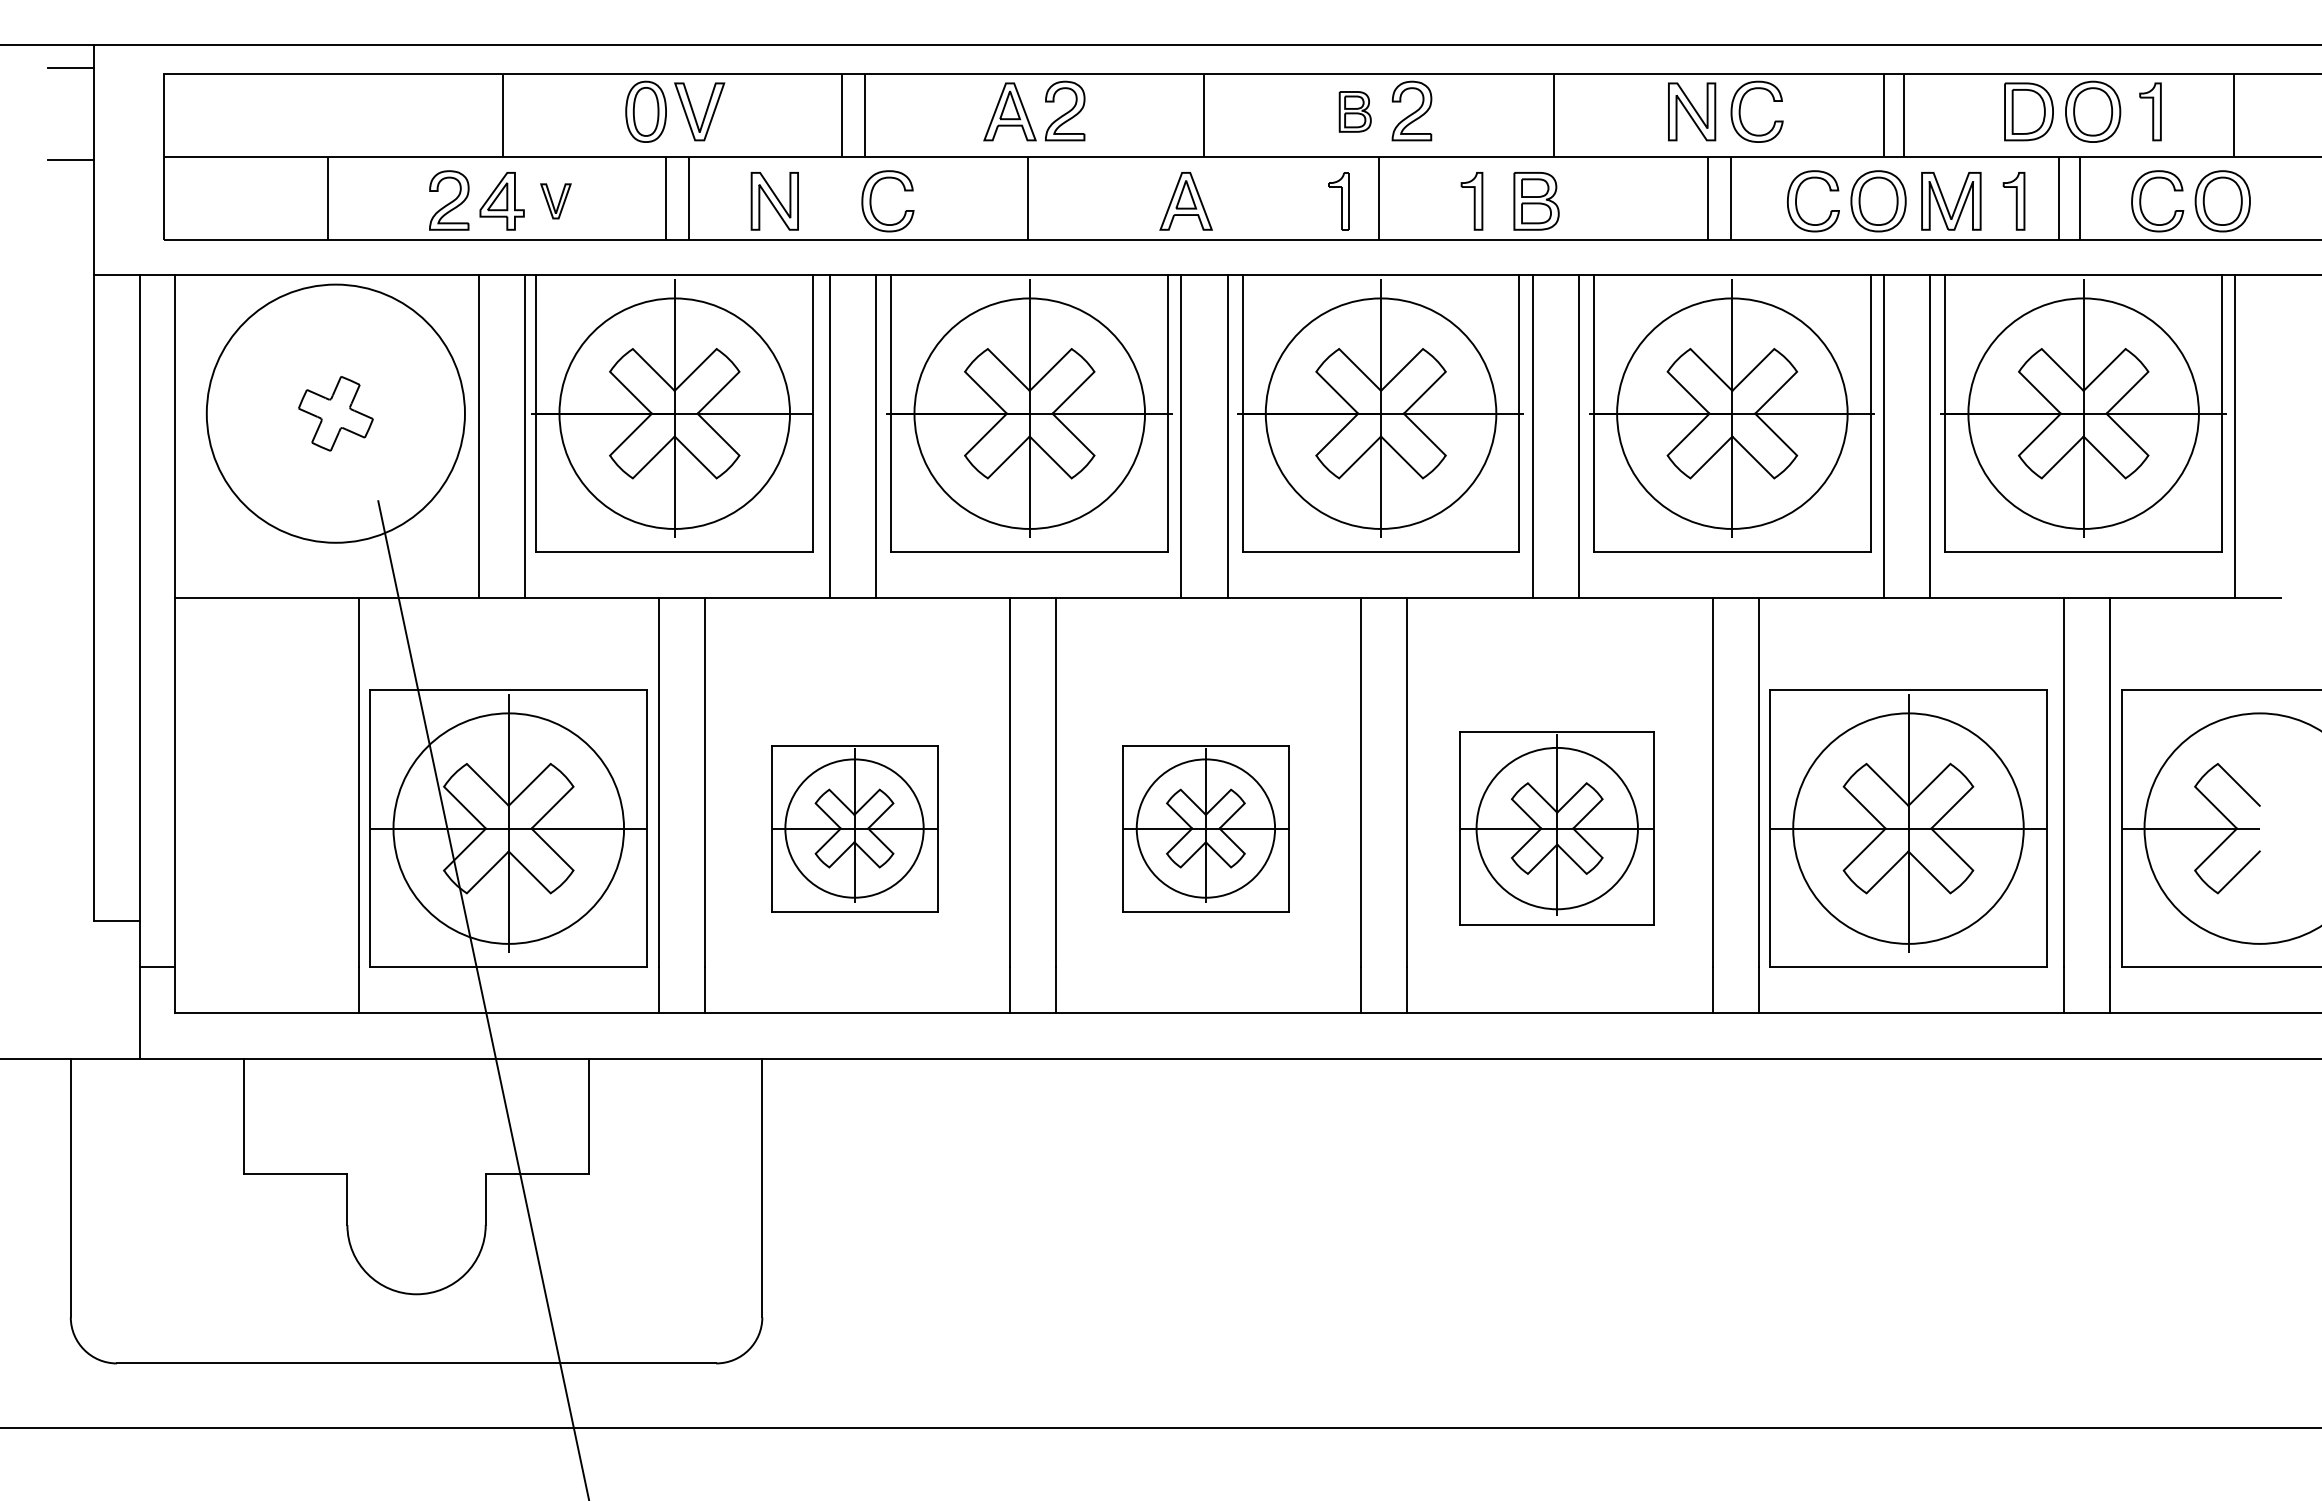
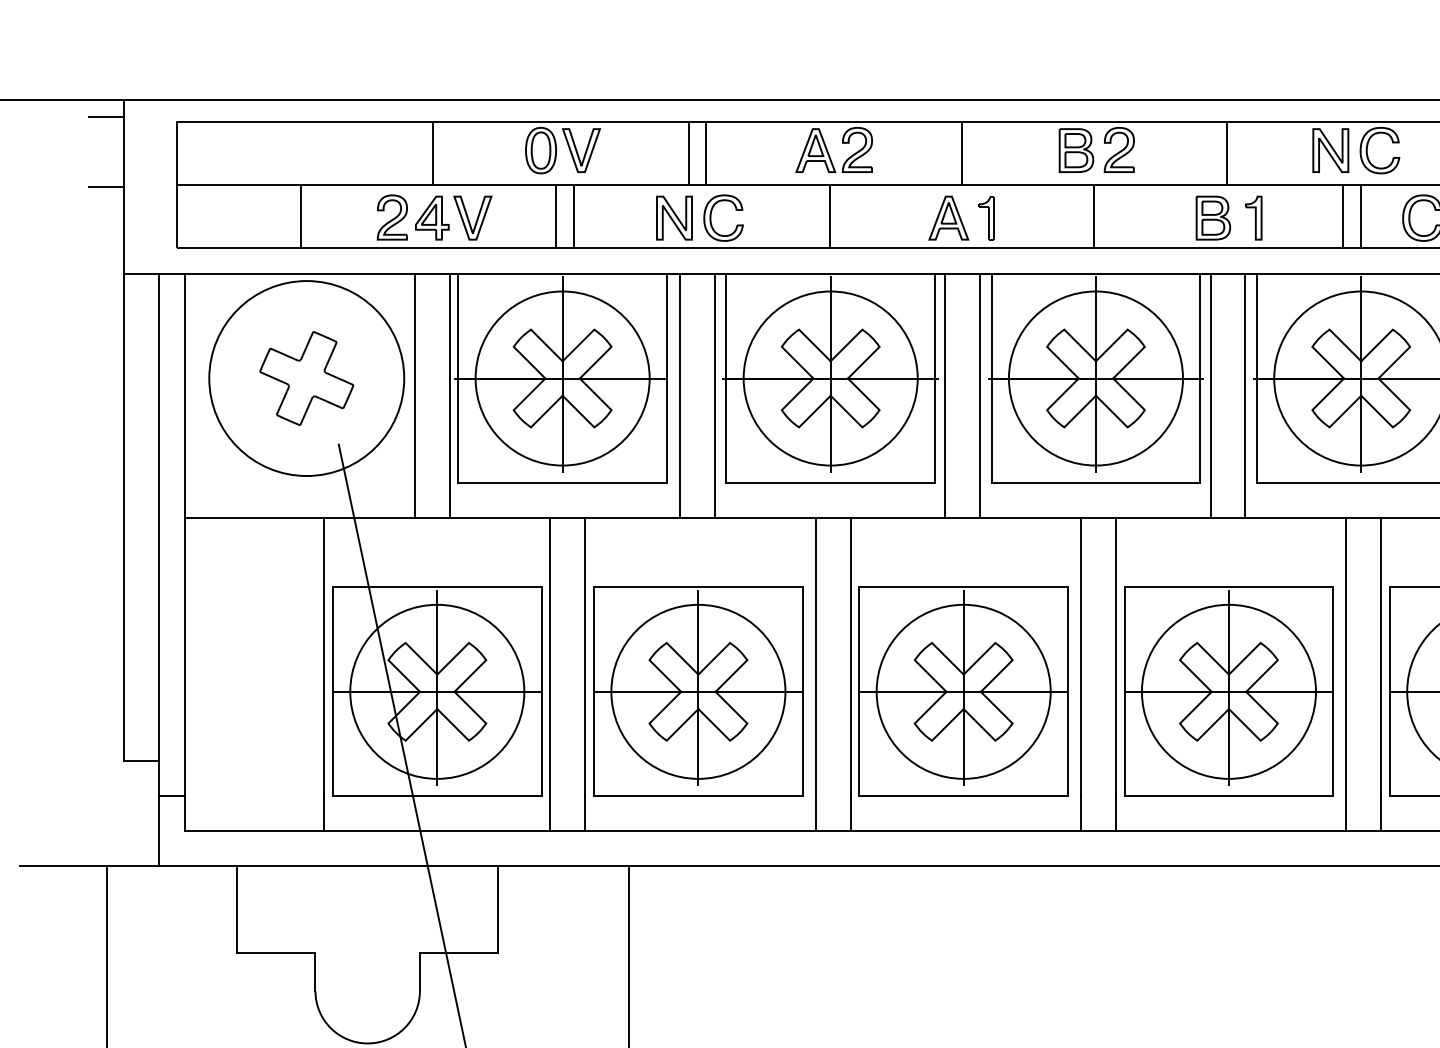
part: (1355, 111) -> (1076, 150), size x1.43
part: (555, 201) -> (472, 218), size x1.67
part: (774, 201) -> (674, 218), moved
part: (1338, 201) -> (986, 218), moved
part: (1471, 201) -> (1253, 218), moved
part: (335, 413) -> (306, 378), size x1.67
part: (854, 828) -> (698, 691), size x1.67
part: (1205, 828) -> (963, 691), size x1.67
part: (1557, 828) -> (1229, 691), size x1.43

